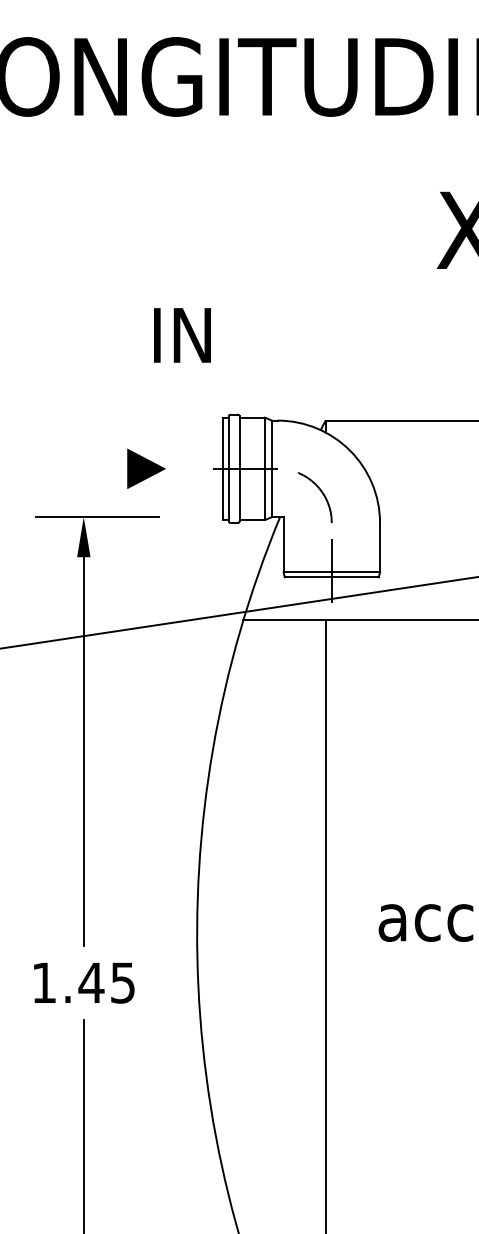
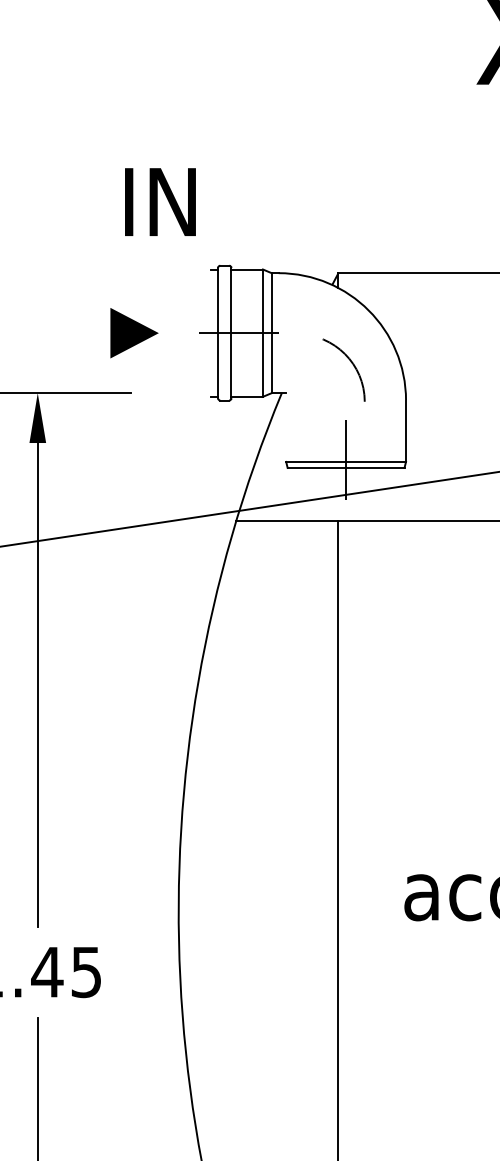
text: (182, 335) -> (160, 202), moved
line: (146, 468) -> (134, 332), moved
line: (223, 468) -> (211, 332), removed
arc: (321, 493) -> (351, 365), moved
line: (283, 544) -> (286, 427), removed

